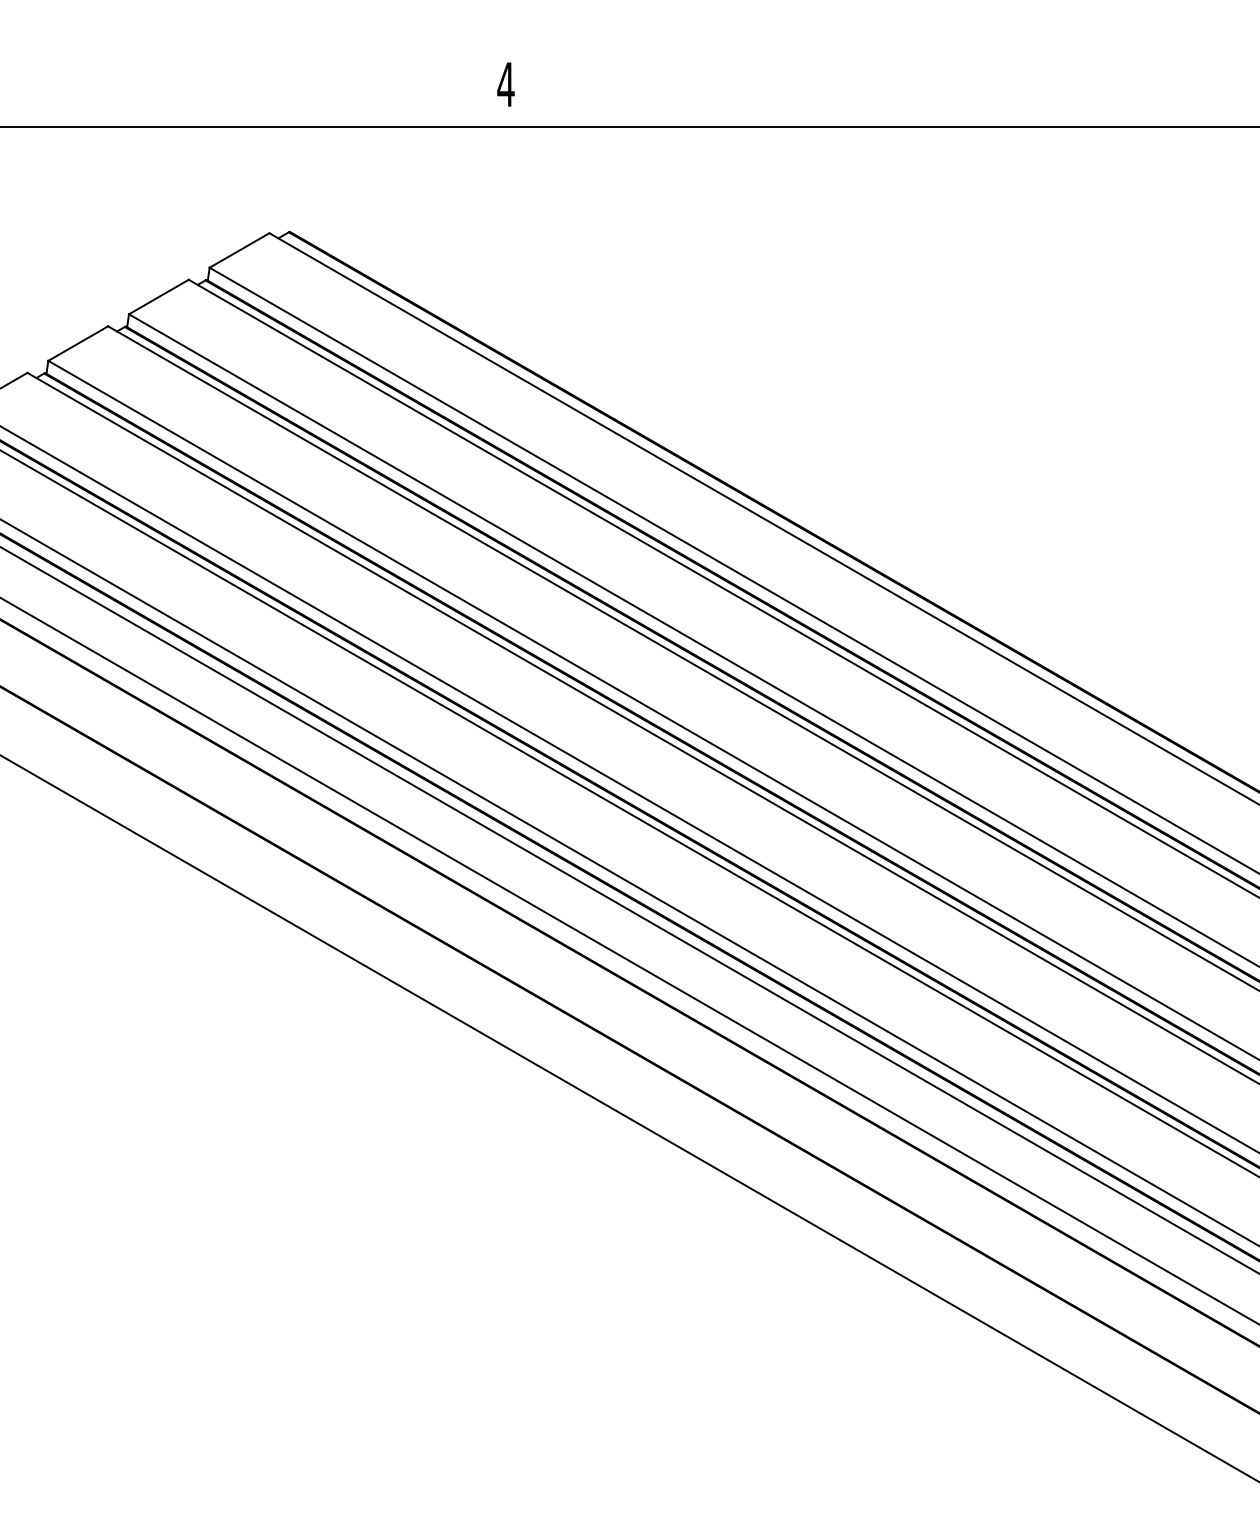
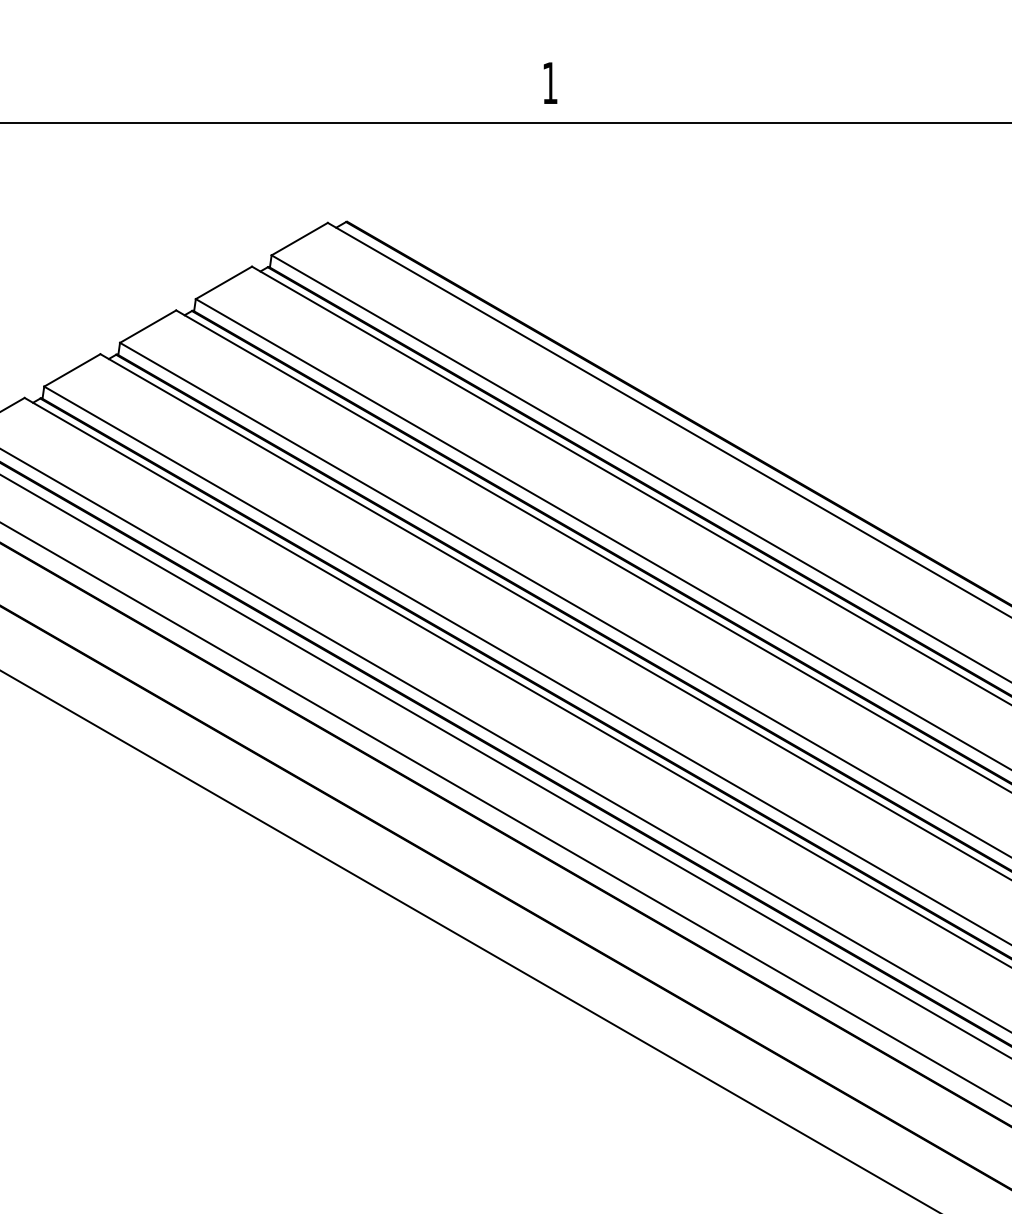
text: (505, 84) -> (549, 83), 4 -> 1

